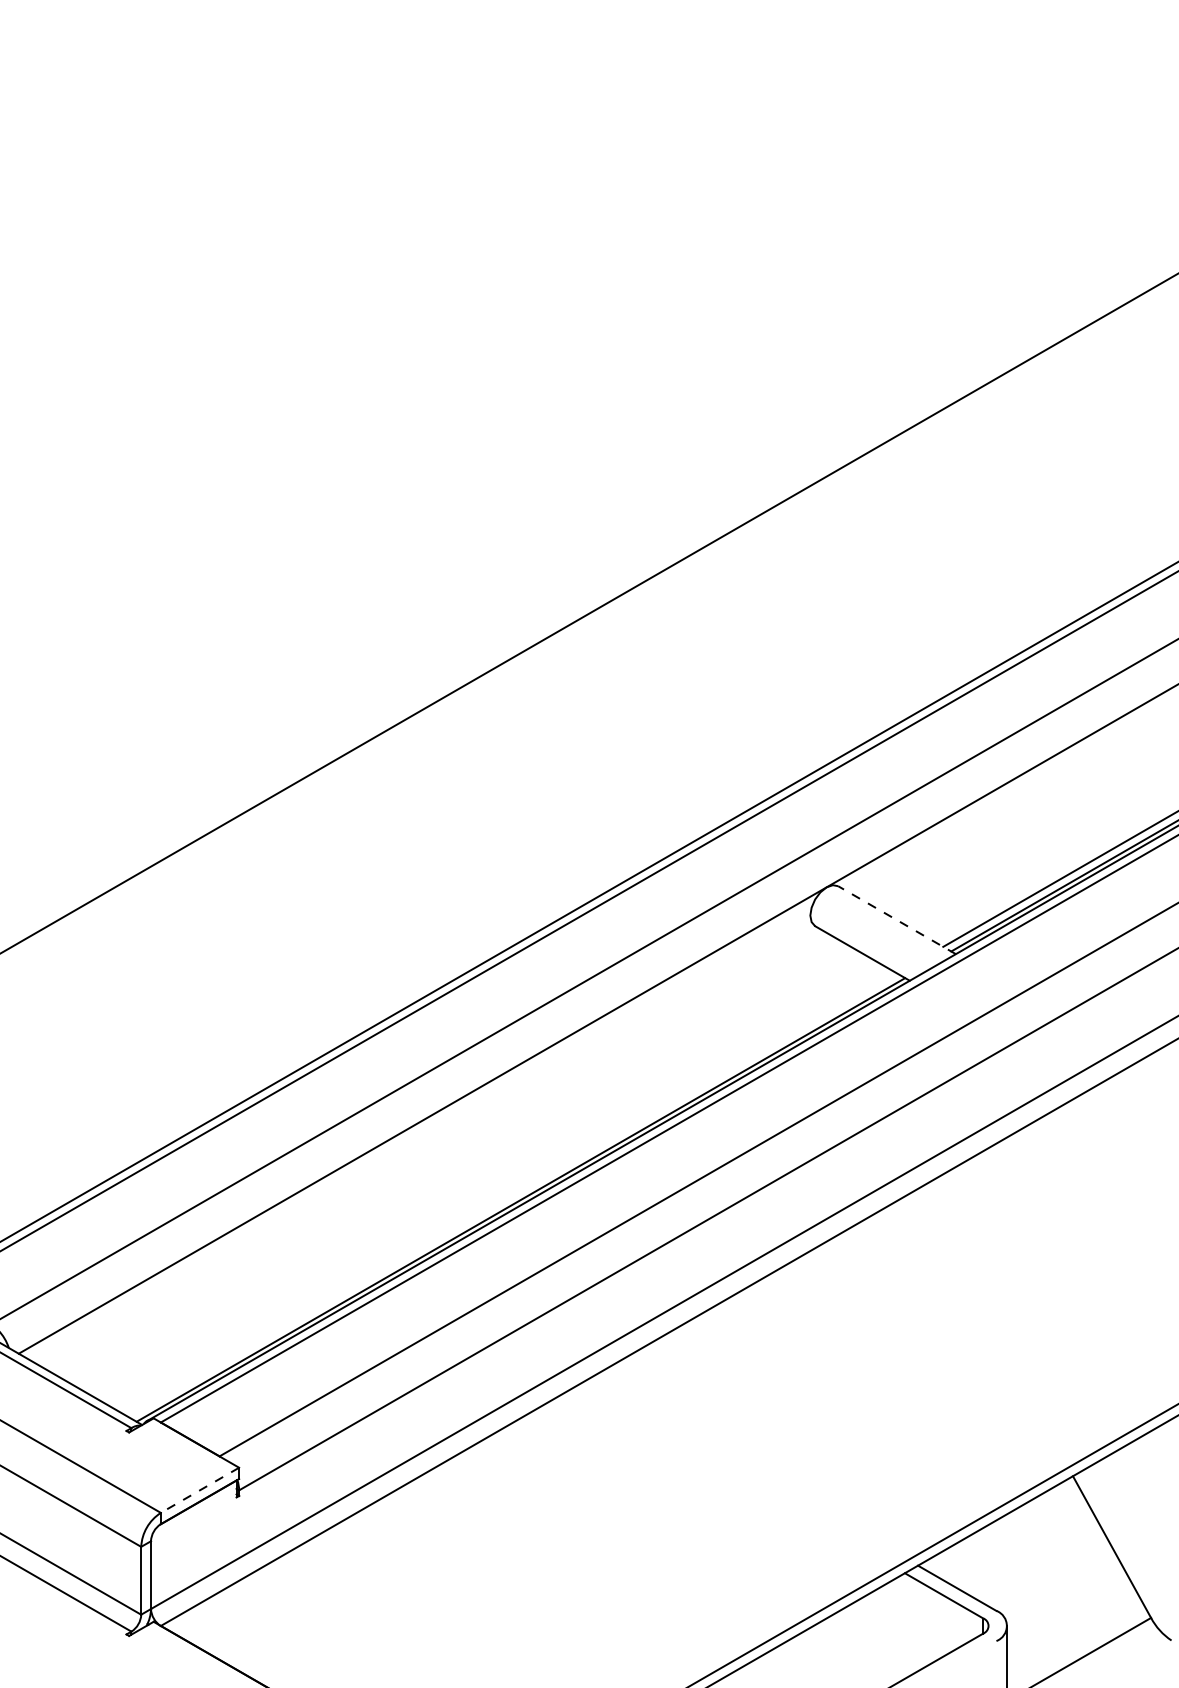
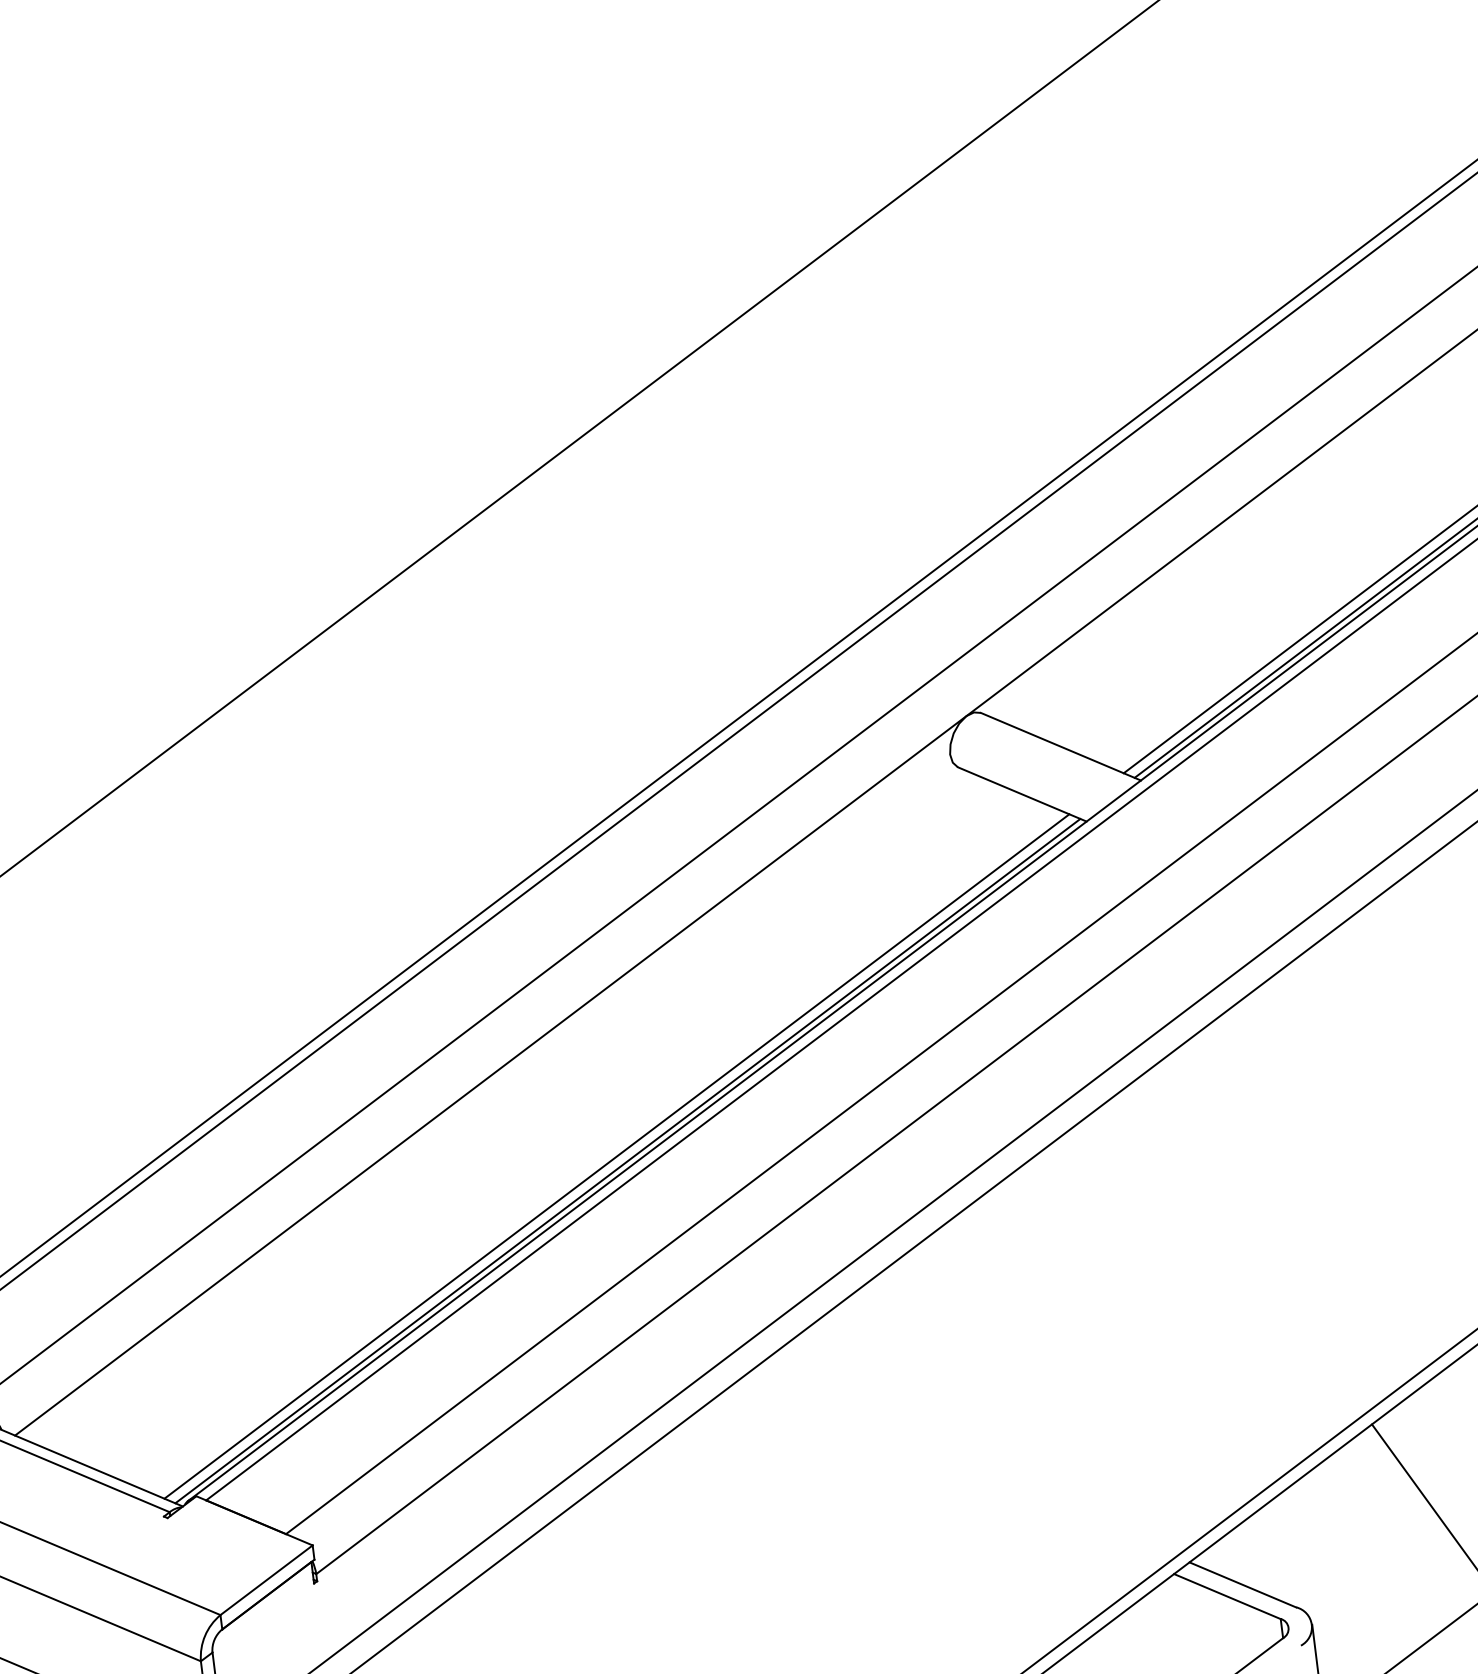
line: (897, 920) -> (1061, 747), dashed -> solid
line: (512, 1195) -> (616, 1156), added
line: (199, 1490) -> (265, 1580), dashed -> solid

